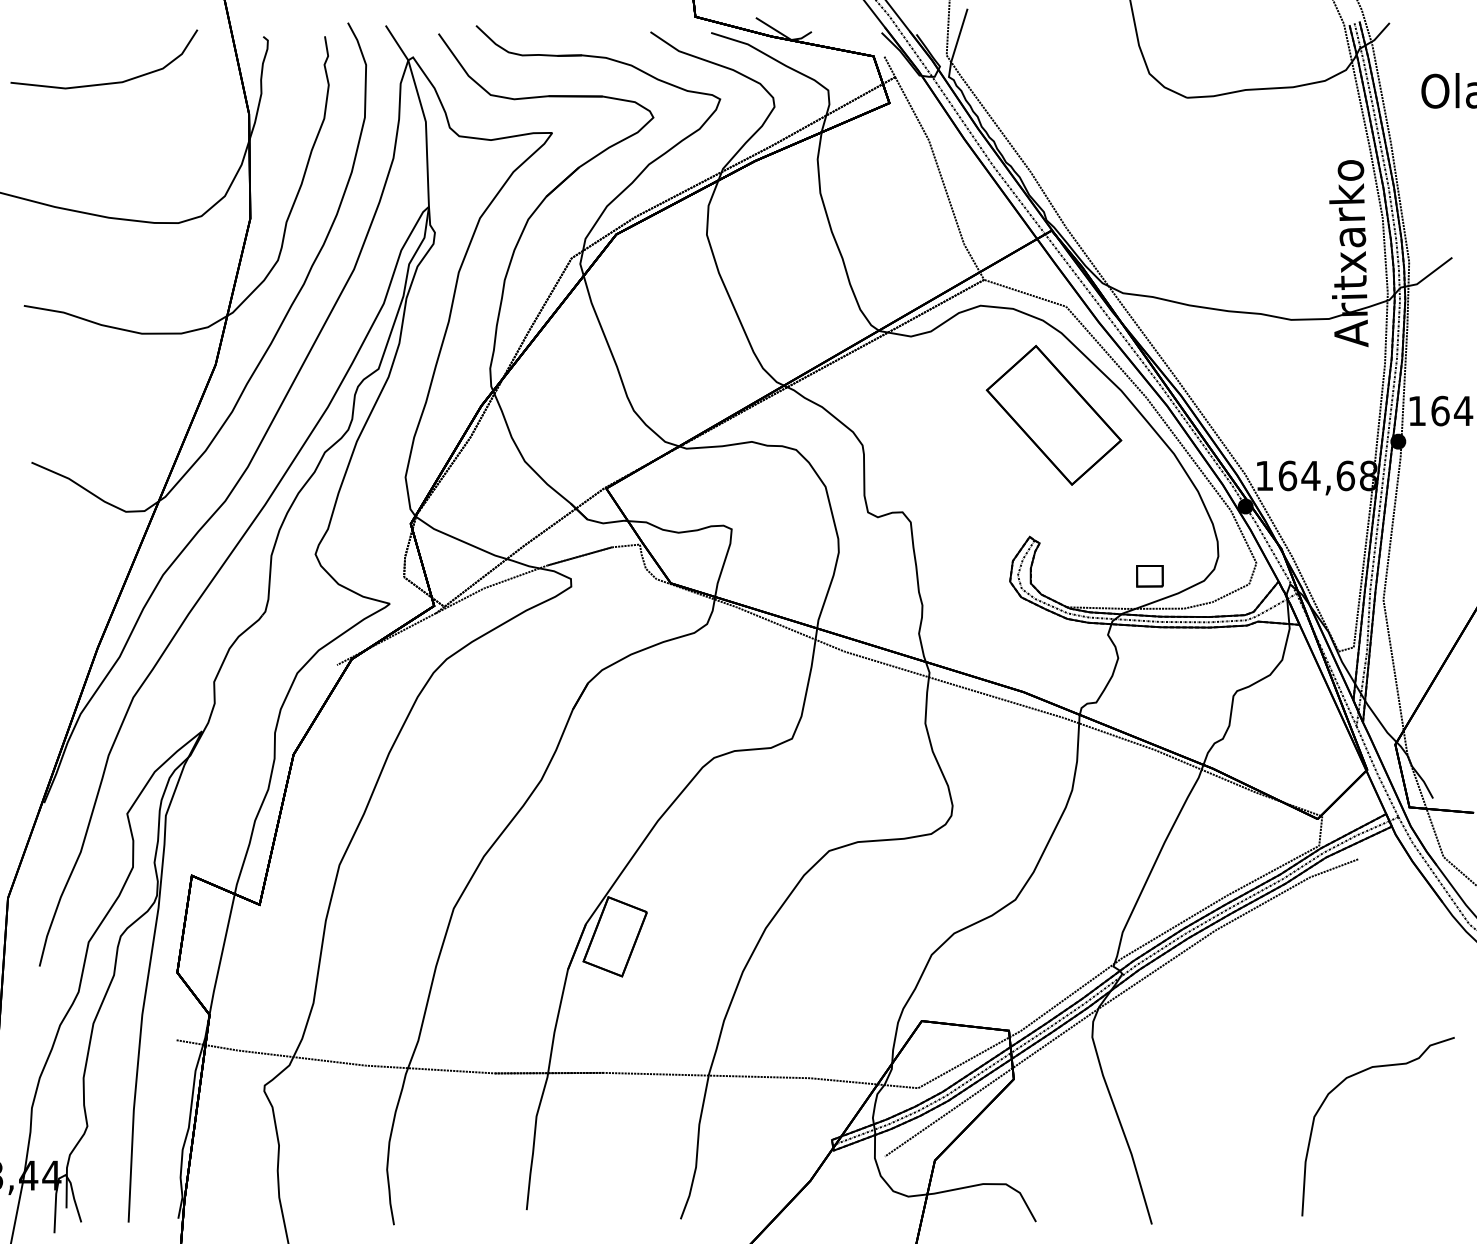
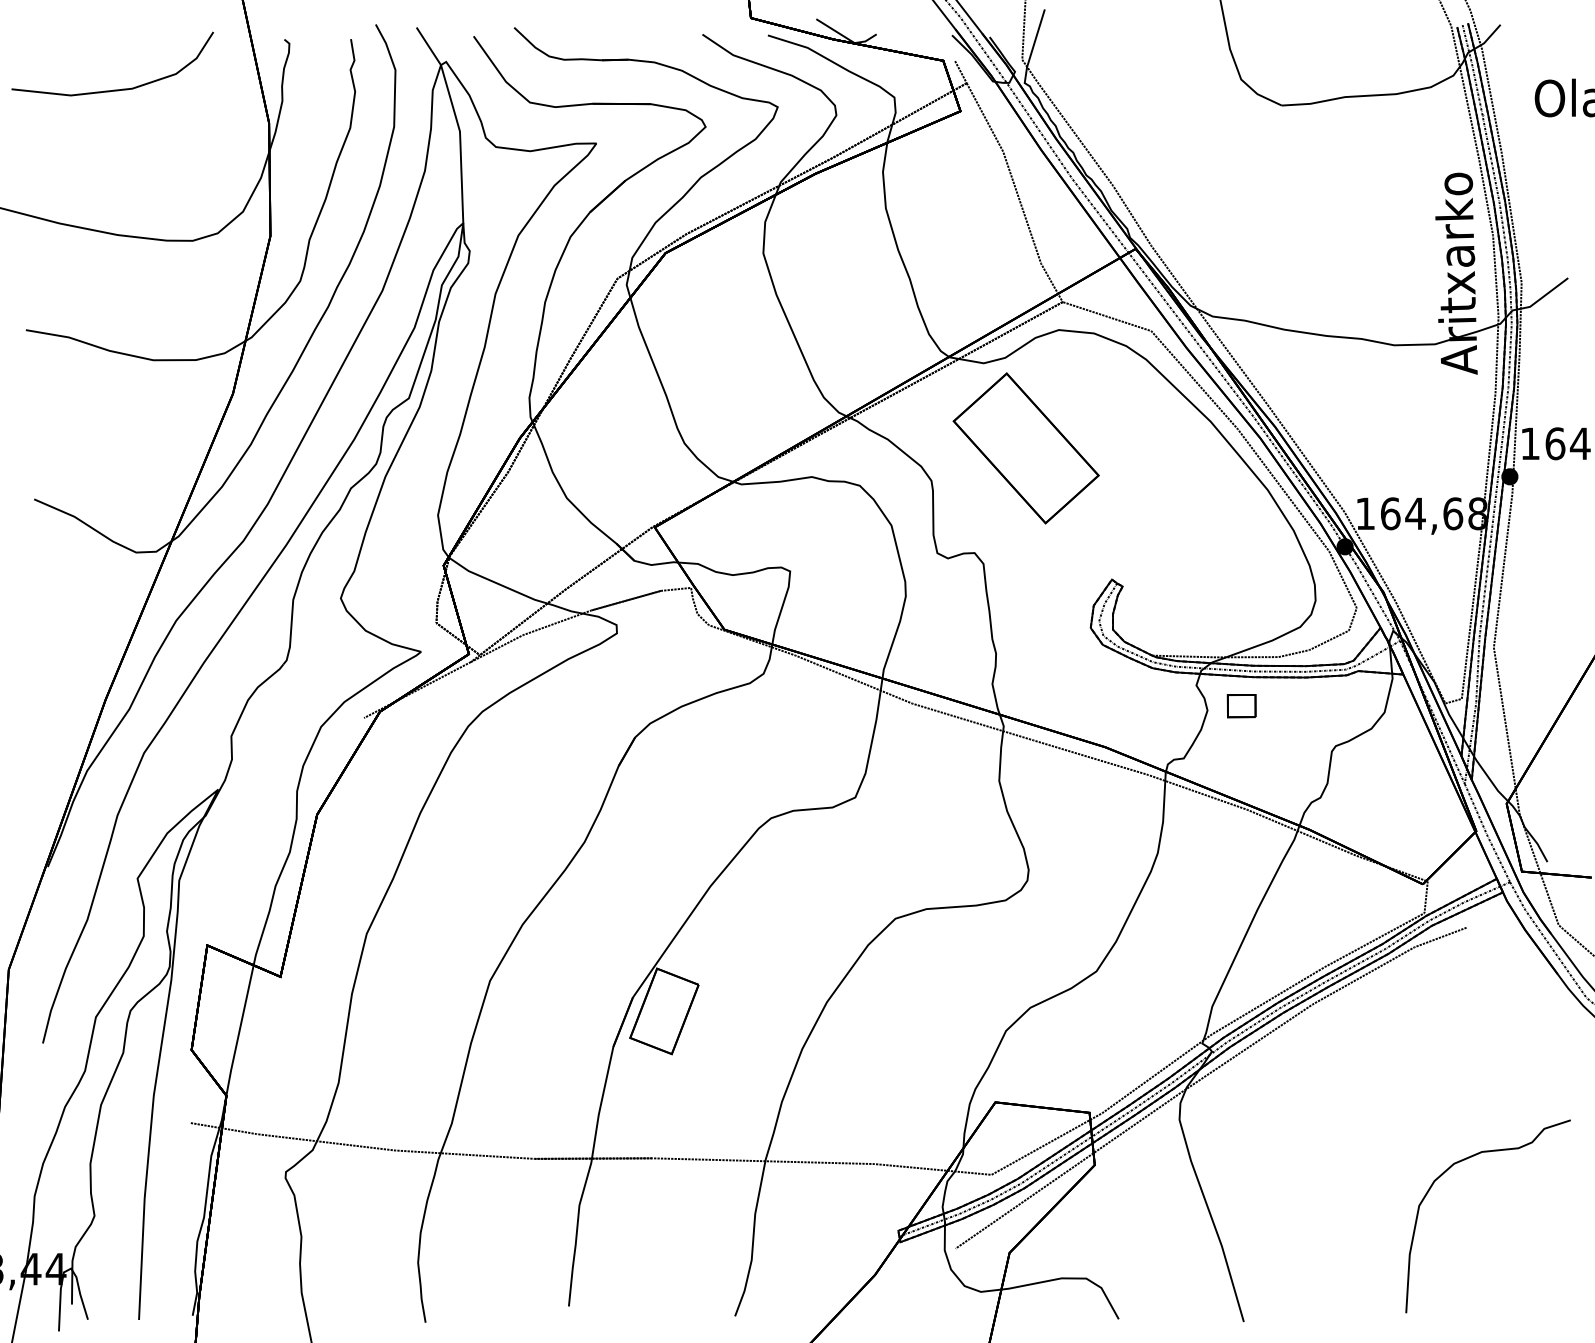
part: (1053, 415) -> (1025, 448), moved
part: (1149, 576) -> (1241, 706), moved

